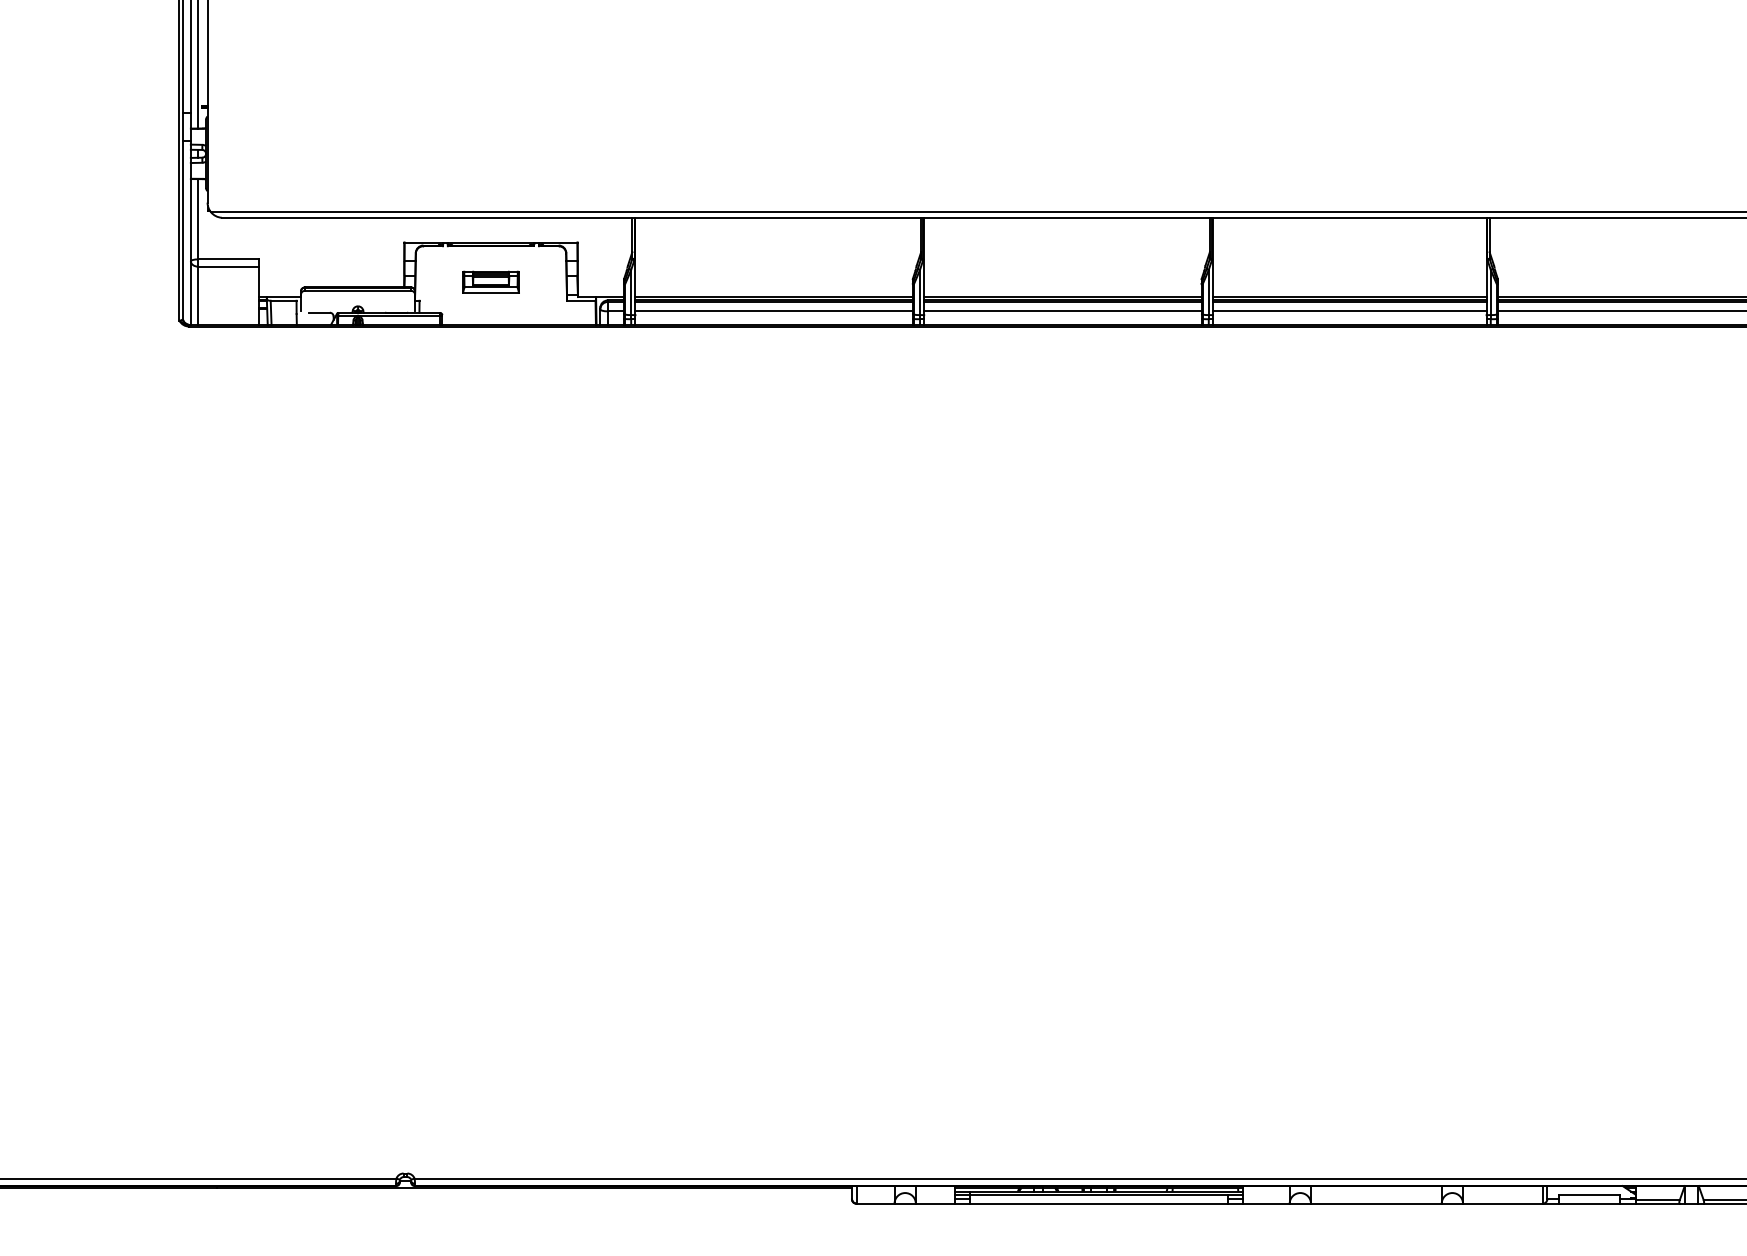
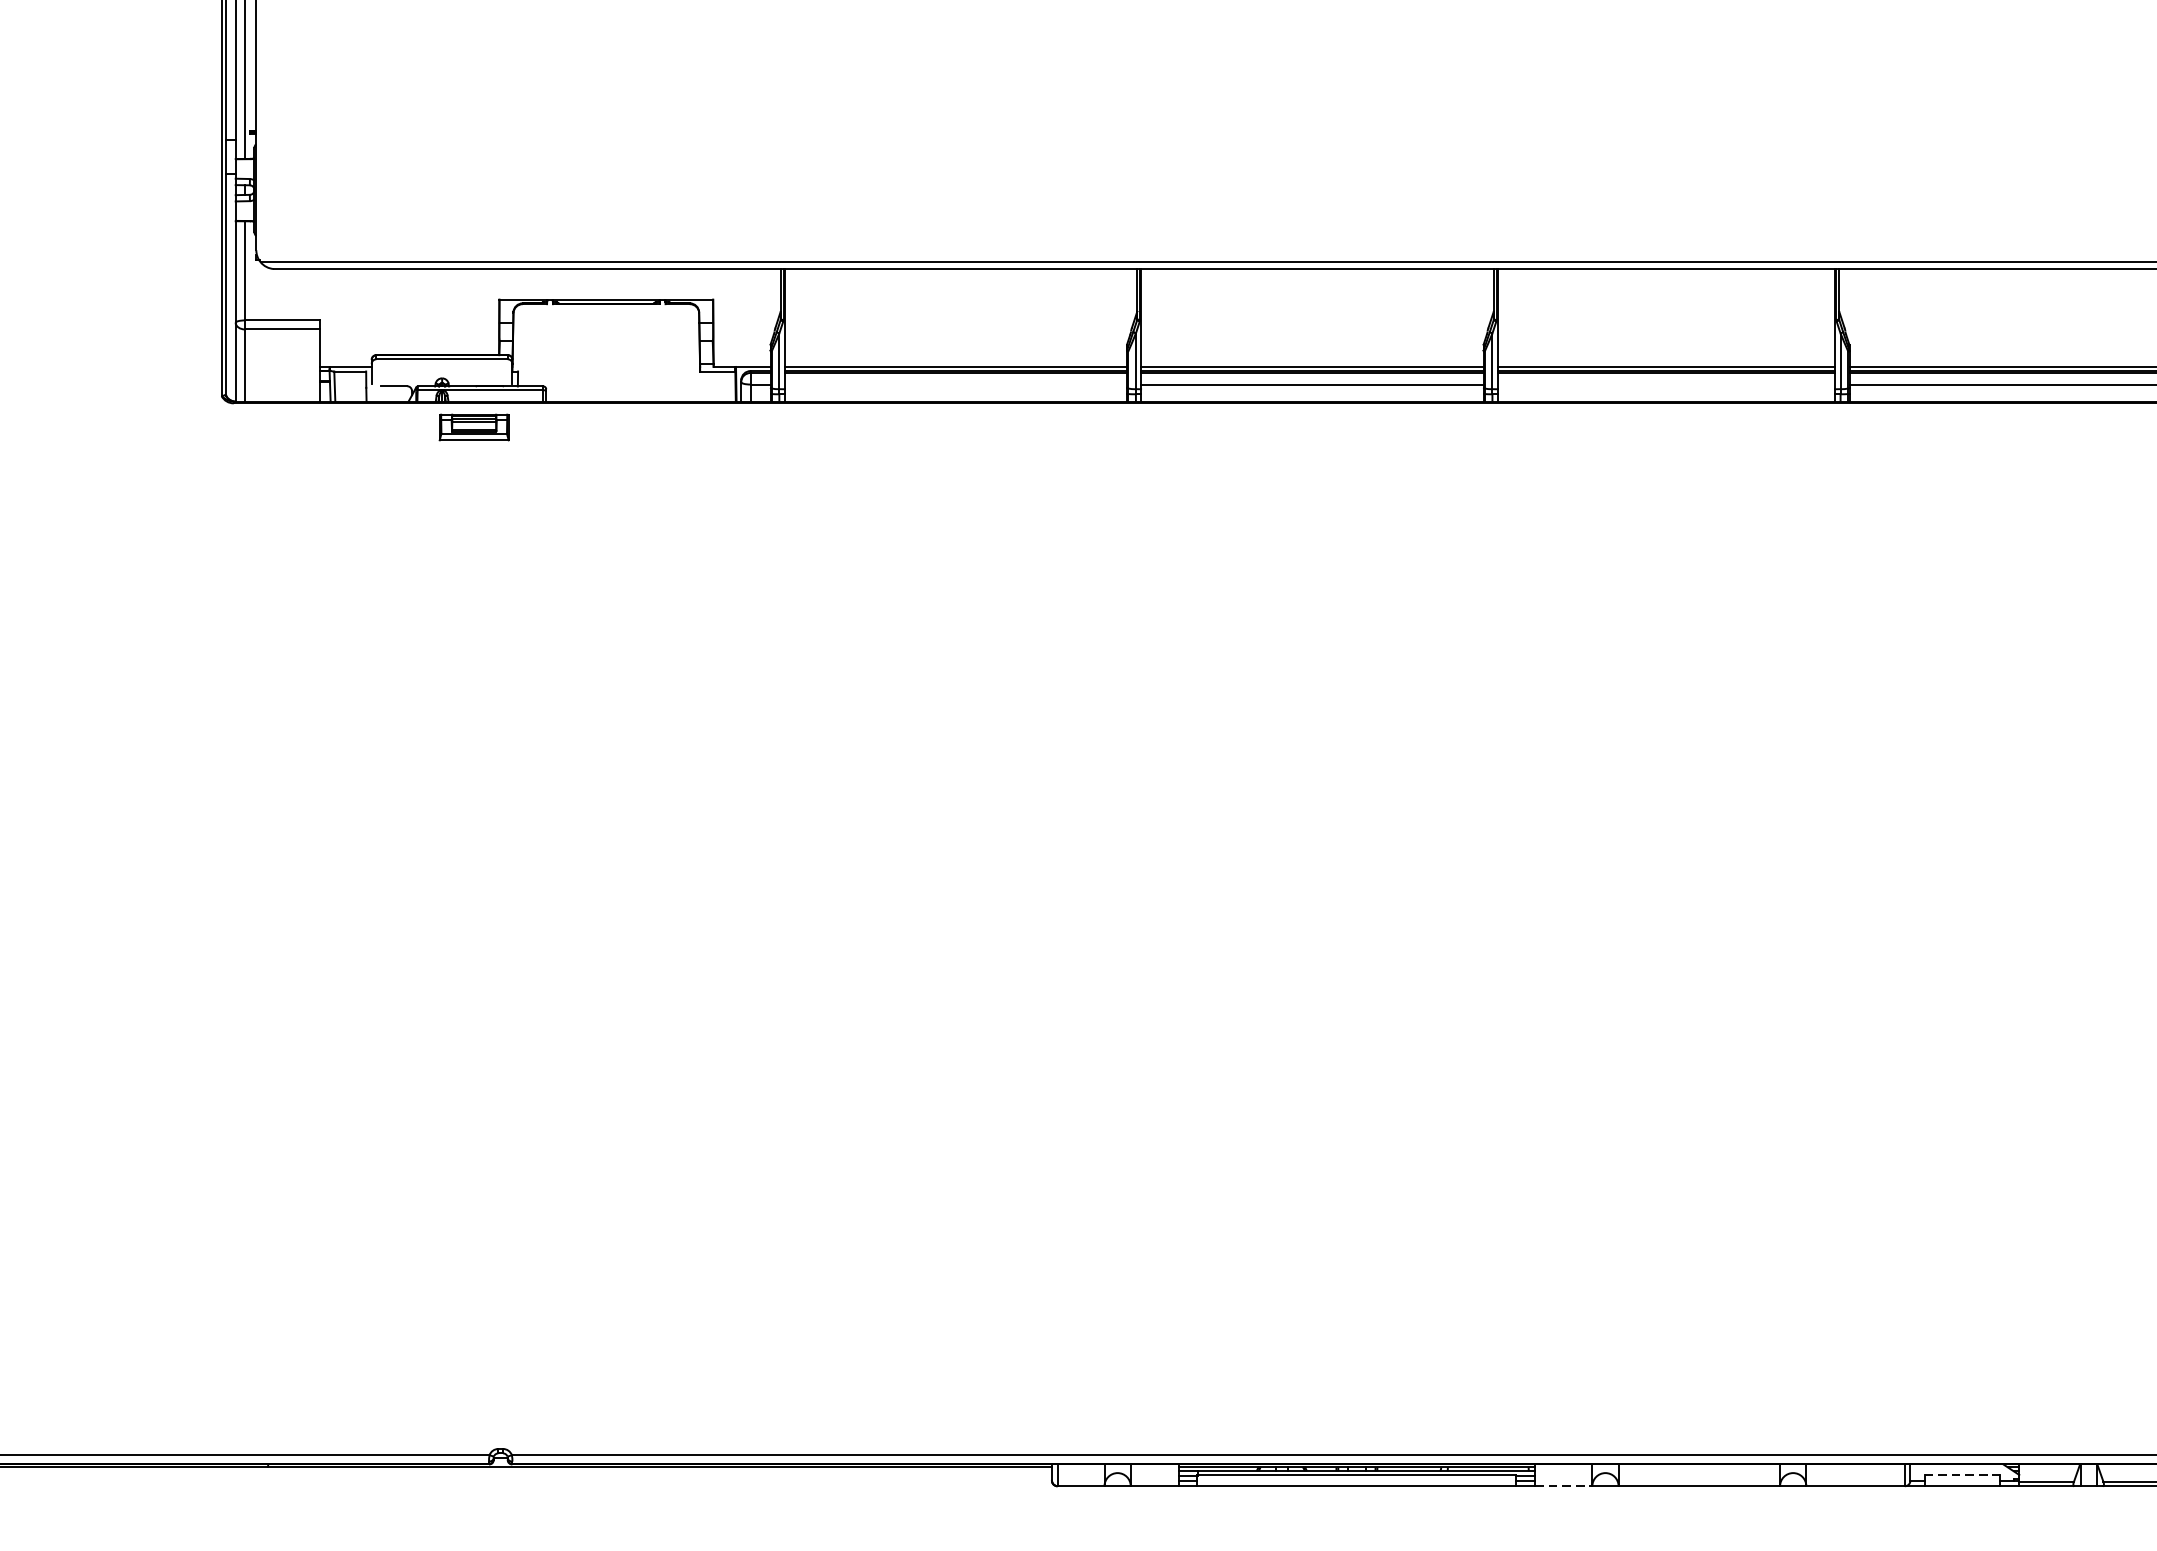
part: (490, 281) -> (473, 426), moved
line: (773, 311) -> (955, 384), removed
line: (1349, 311) -> (1666, 384), removed
line: (1589, 1194) -> (1962, 1474), solid -> dashed
line: (1267, 1203) -> (1564, 1486), solid -> dashed

